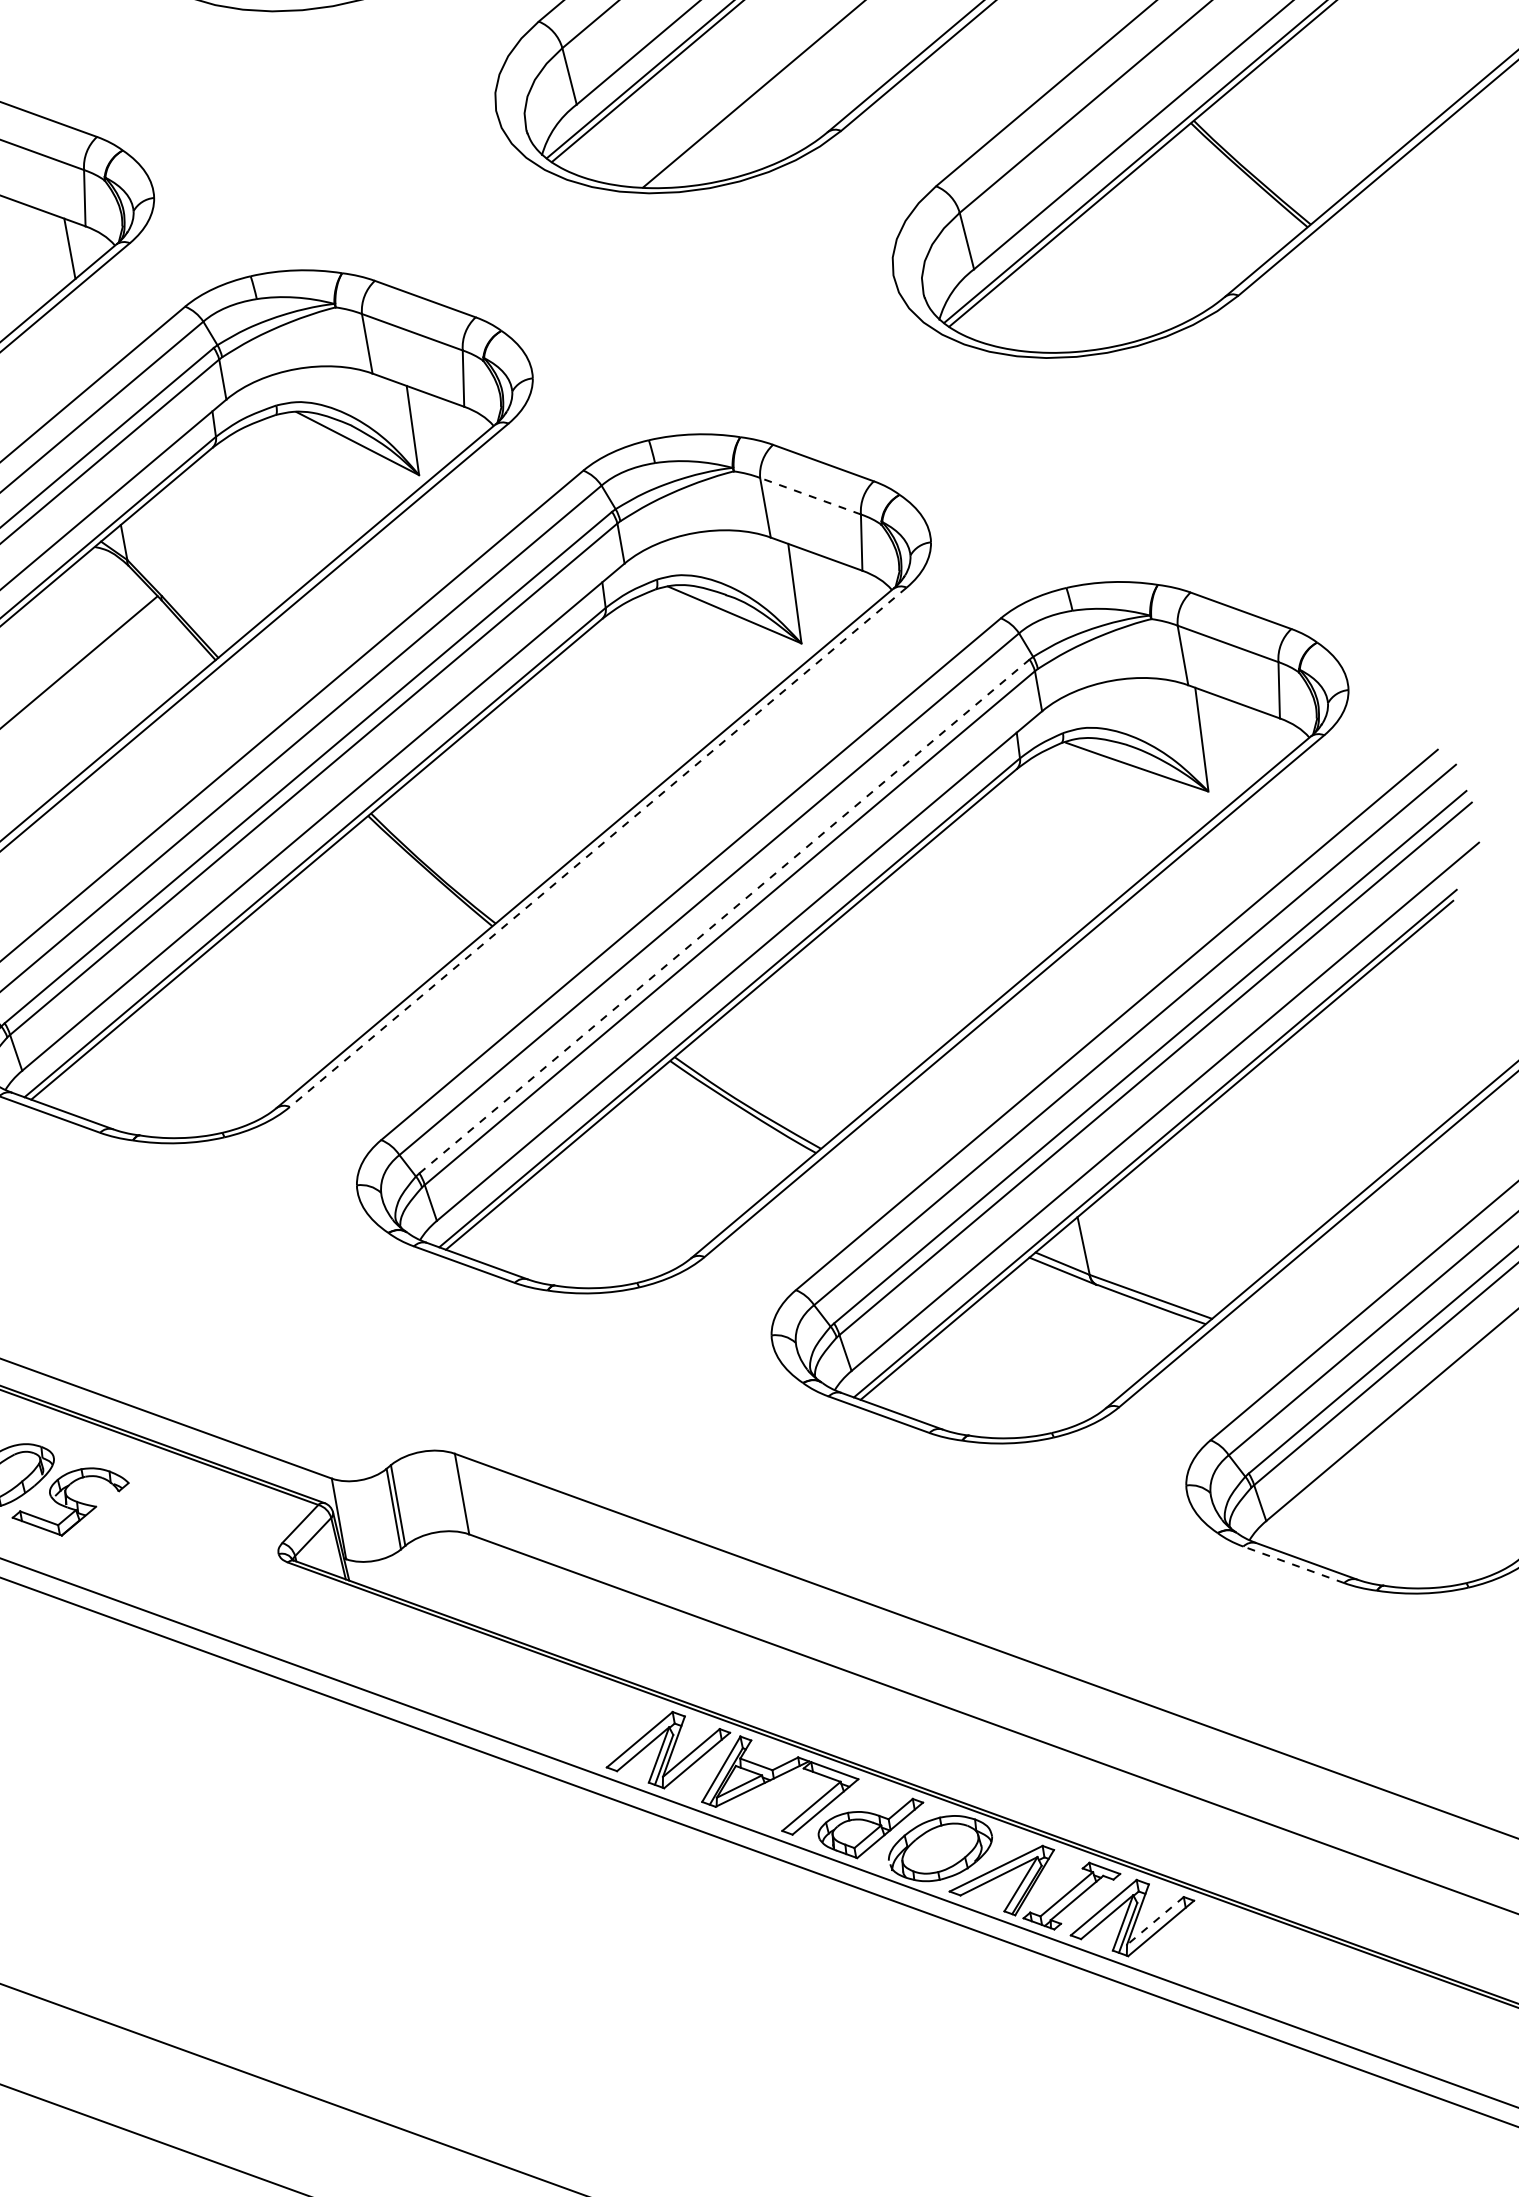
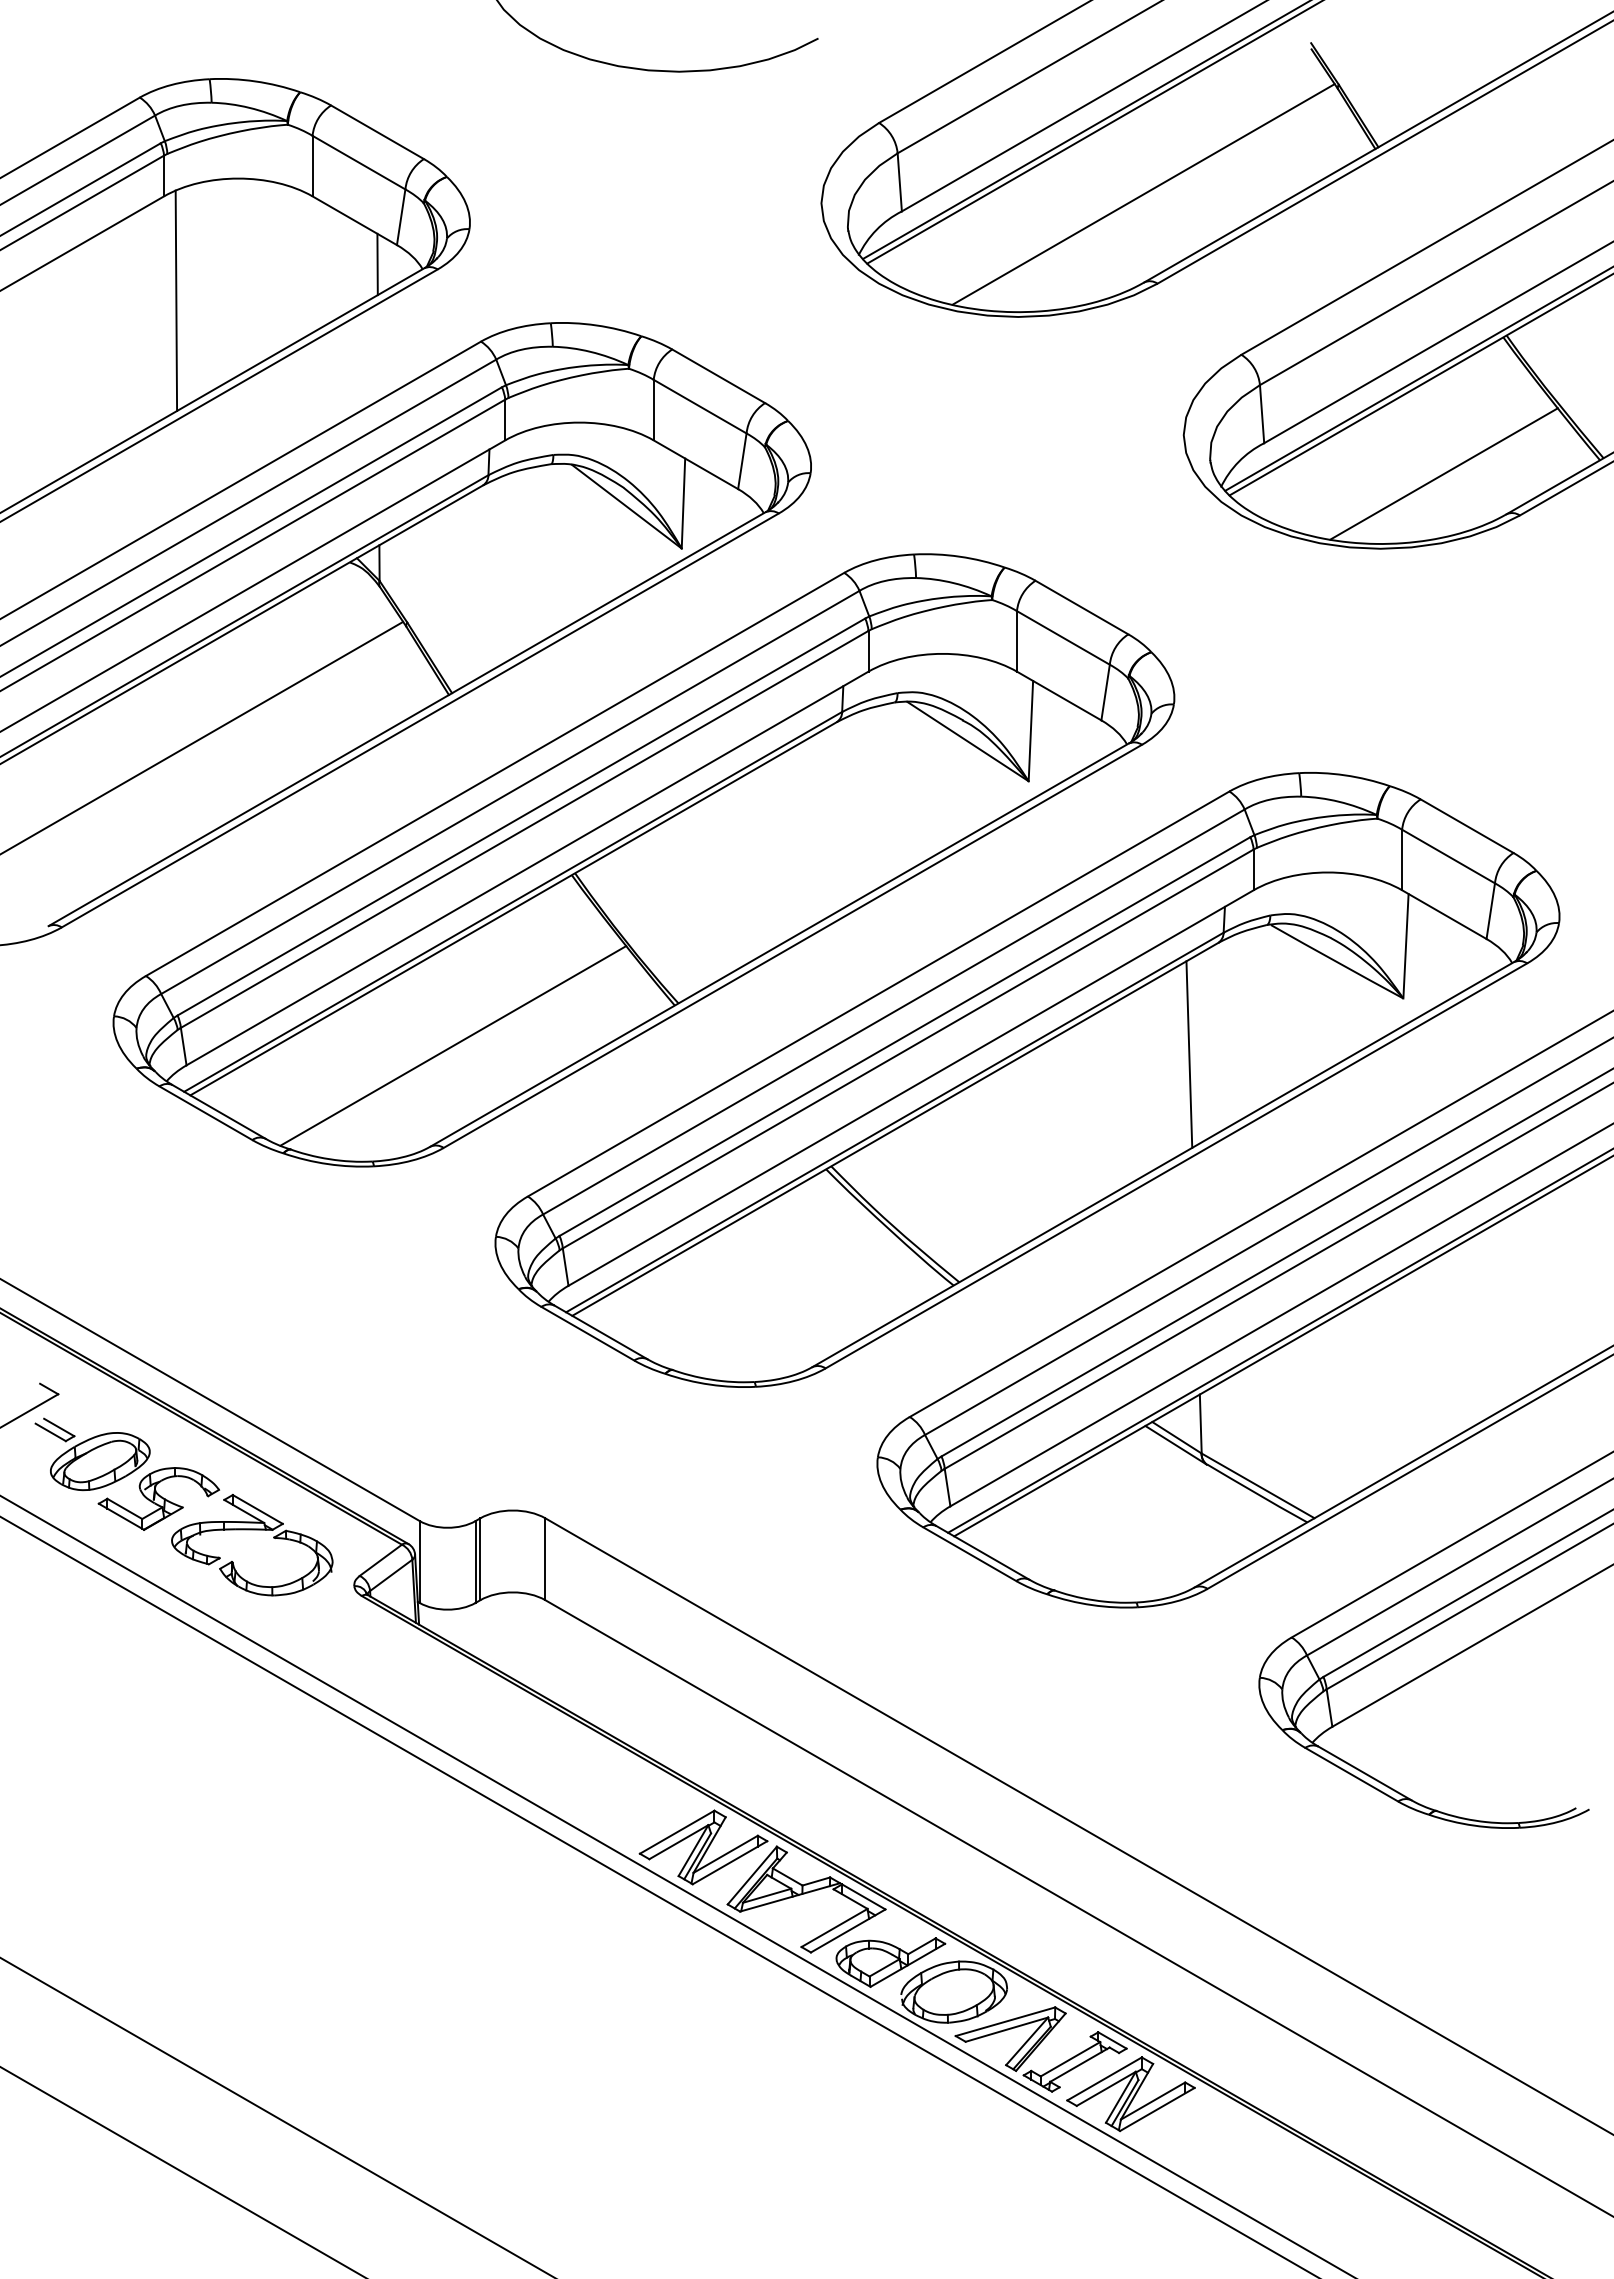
line: (1155, 267) -> (1443, 473), added
line: (810, 495) -> (1063, 637), dashed -> solid
line: (597, 847) -> (792, 946), dashed -> solid
line: (1007, 884) -> (1189, 1054), added
line: (724, 916) -> (904, 1036), dashed -> solid
line: (281, 1004) -> (453, 1045), added
part: (168, 1517) -> (252, 1530), added
line: (1293, 1564) -> (1351, 1774), dashed -> solid
line: (1154, 1921) -> (1152, 2101), dashed -> solid

